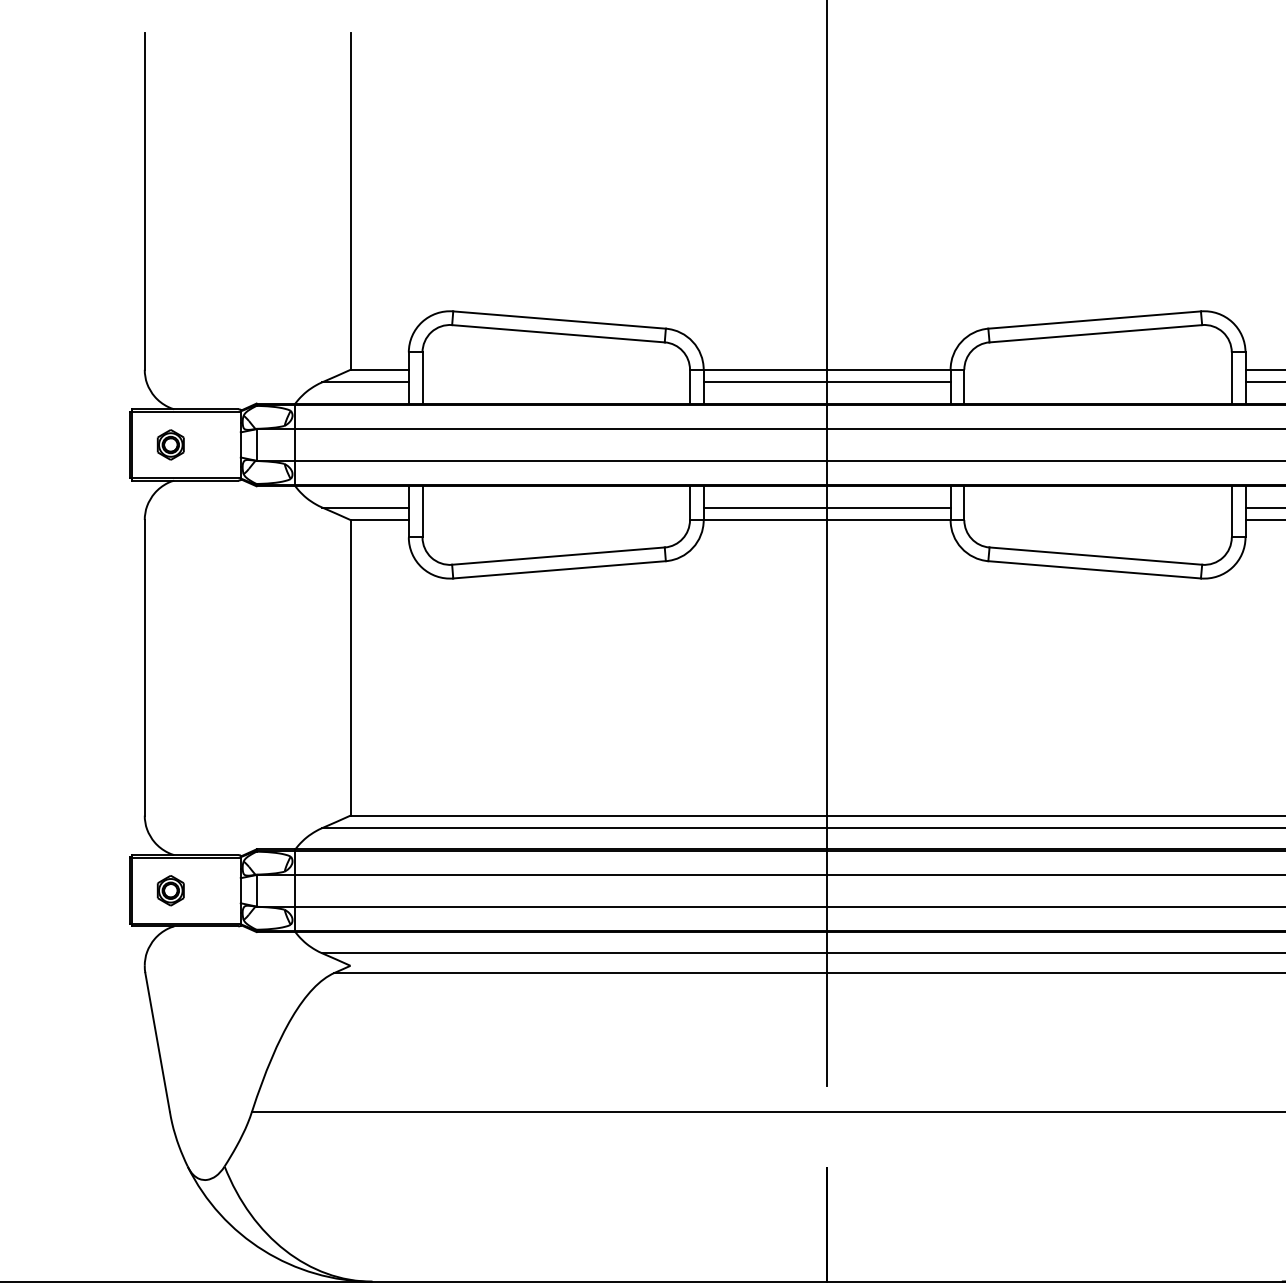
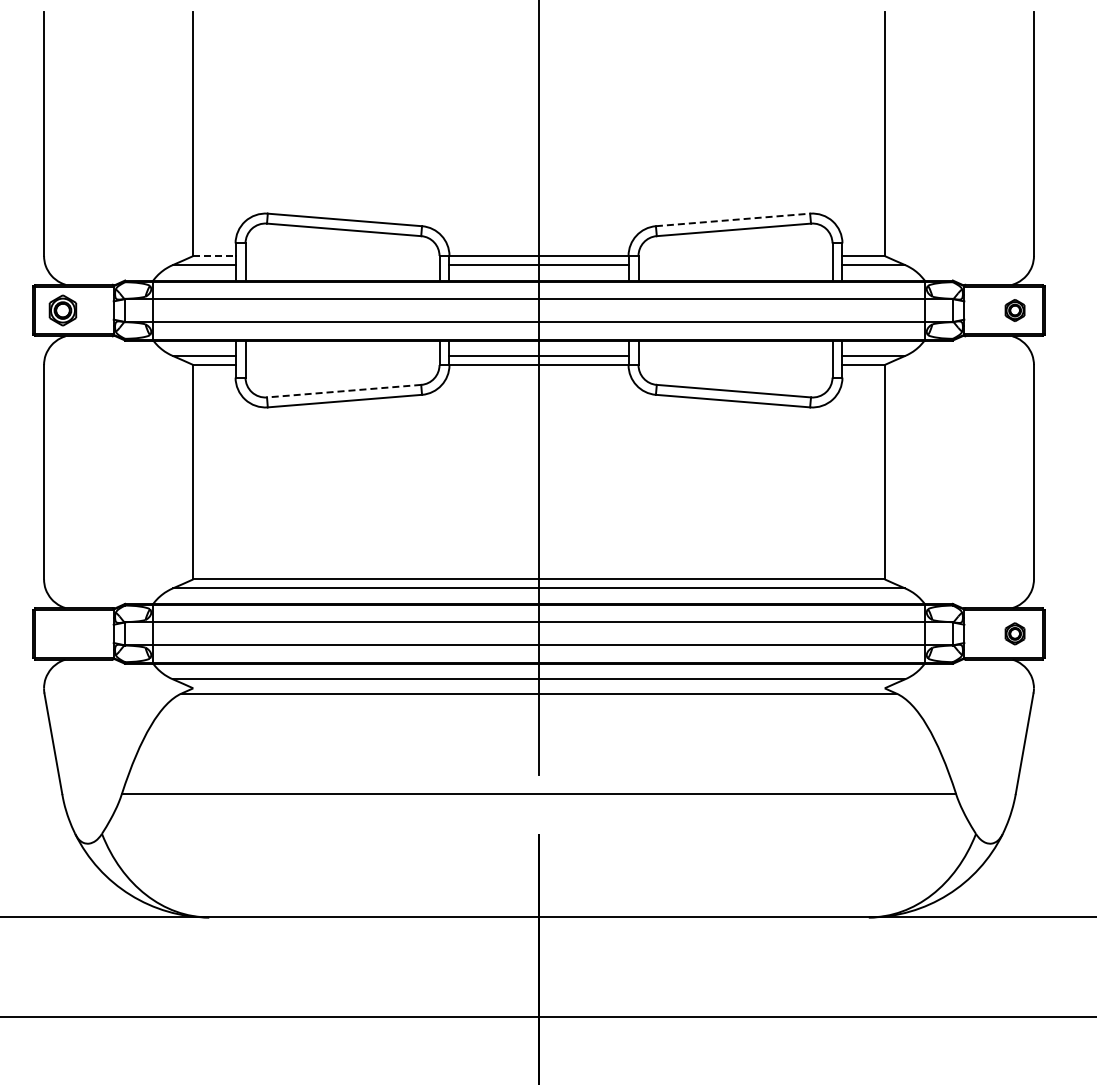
line: (1095, 319) -> (733, 219), solid -> dashed
line: (379, 370) -> (214, 256), solid -> dashed
part: (170, 444) -> (62, 310), size x1.4
line: (557, 556) -> (343, 391), solid -> dashed
part: (170, 890) -> (62, 633), removed

